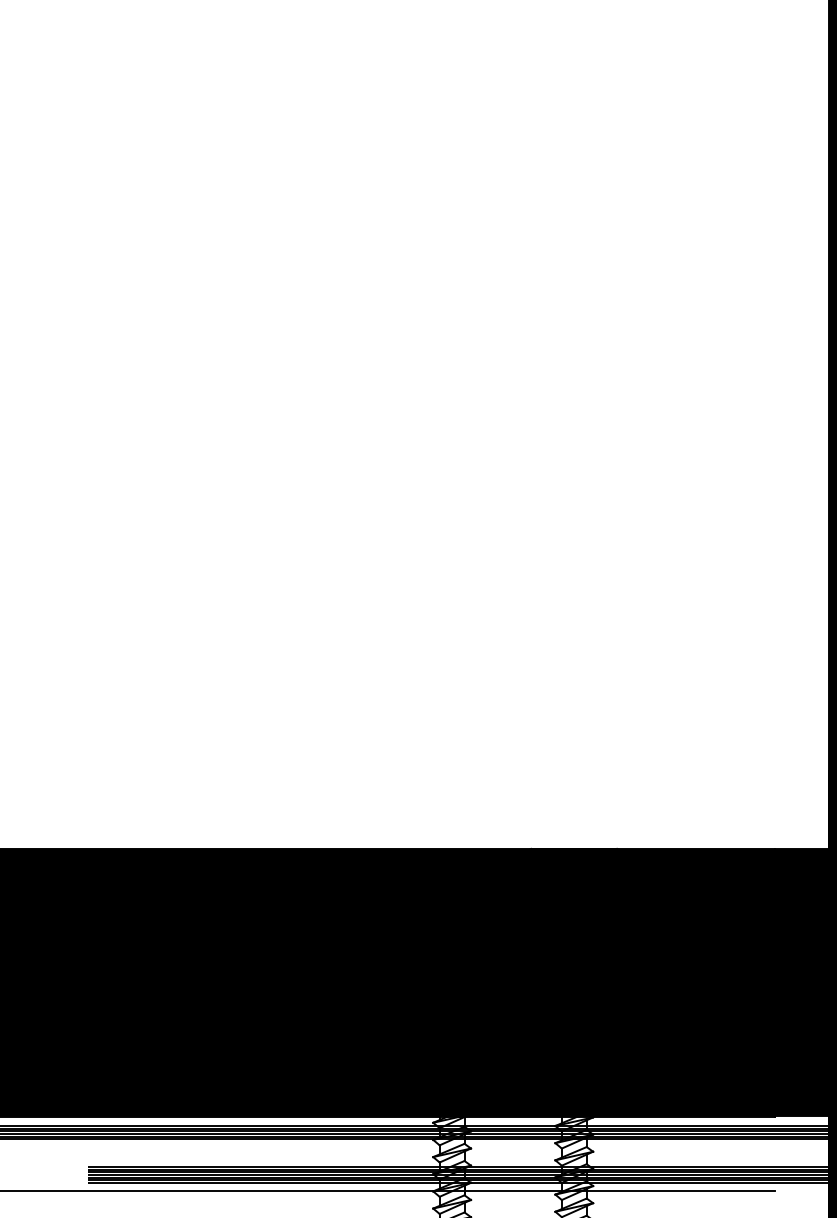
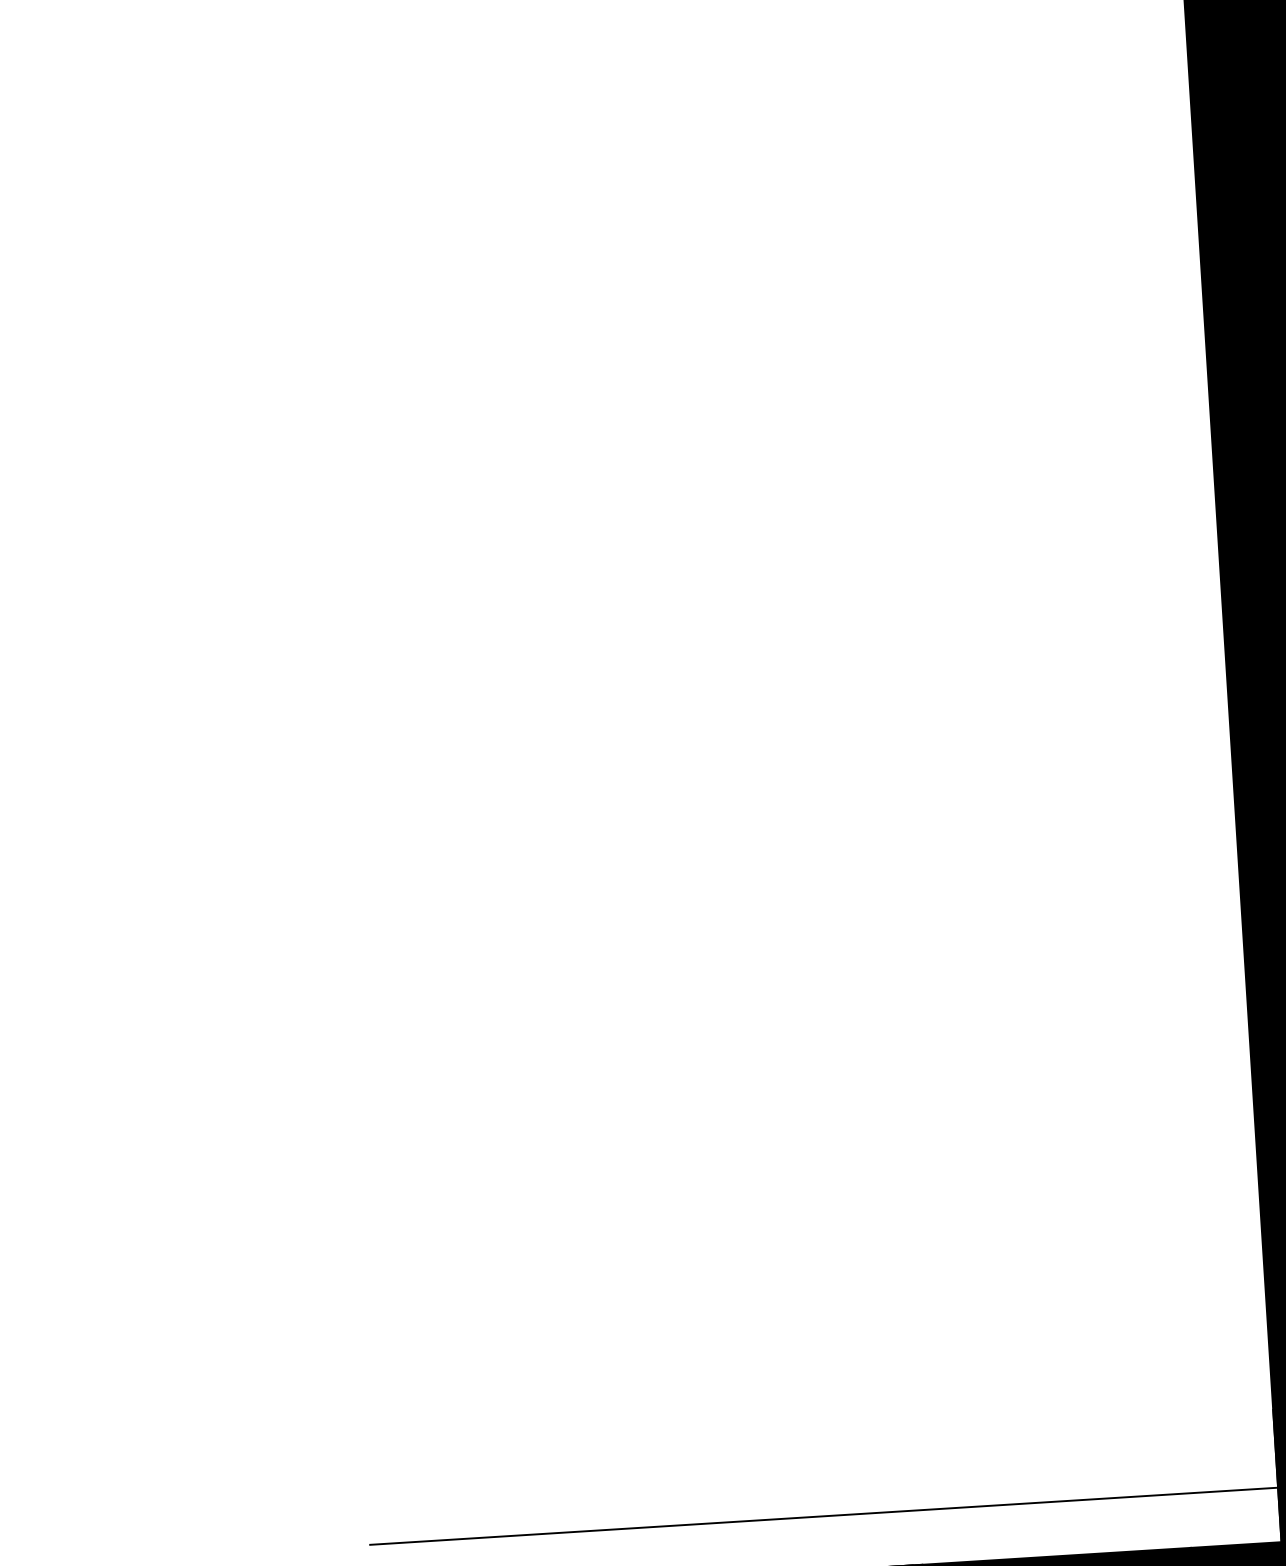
line: (560, 816) -> (823, 1516), added

